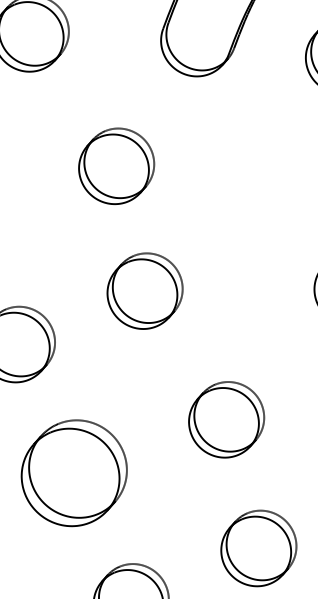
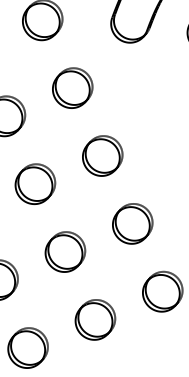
part: (116, 165) -> (72, 87), moved
part: (226, 419) -> (132, 223), moved
part: (74, 472) -> (65, 251), size x0.71

